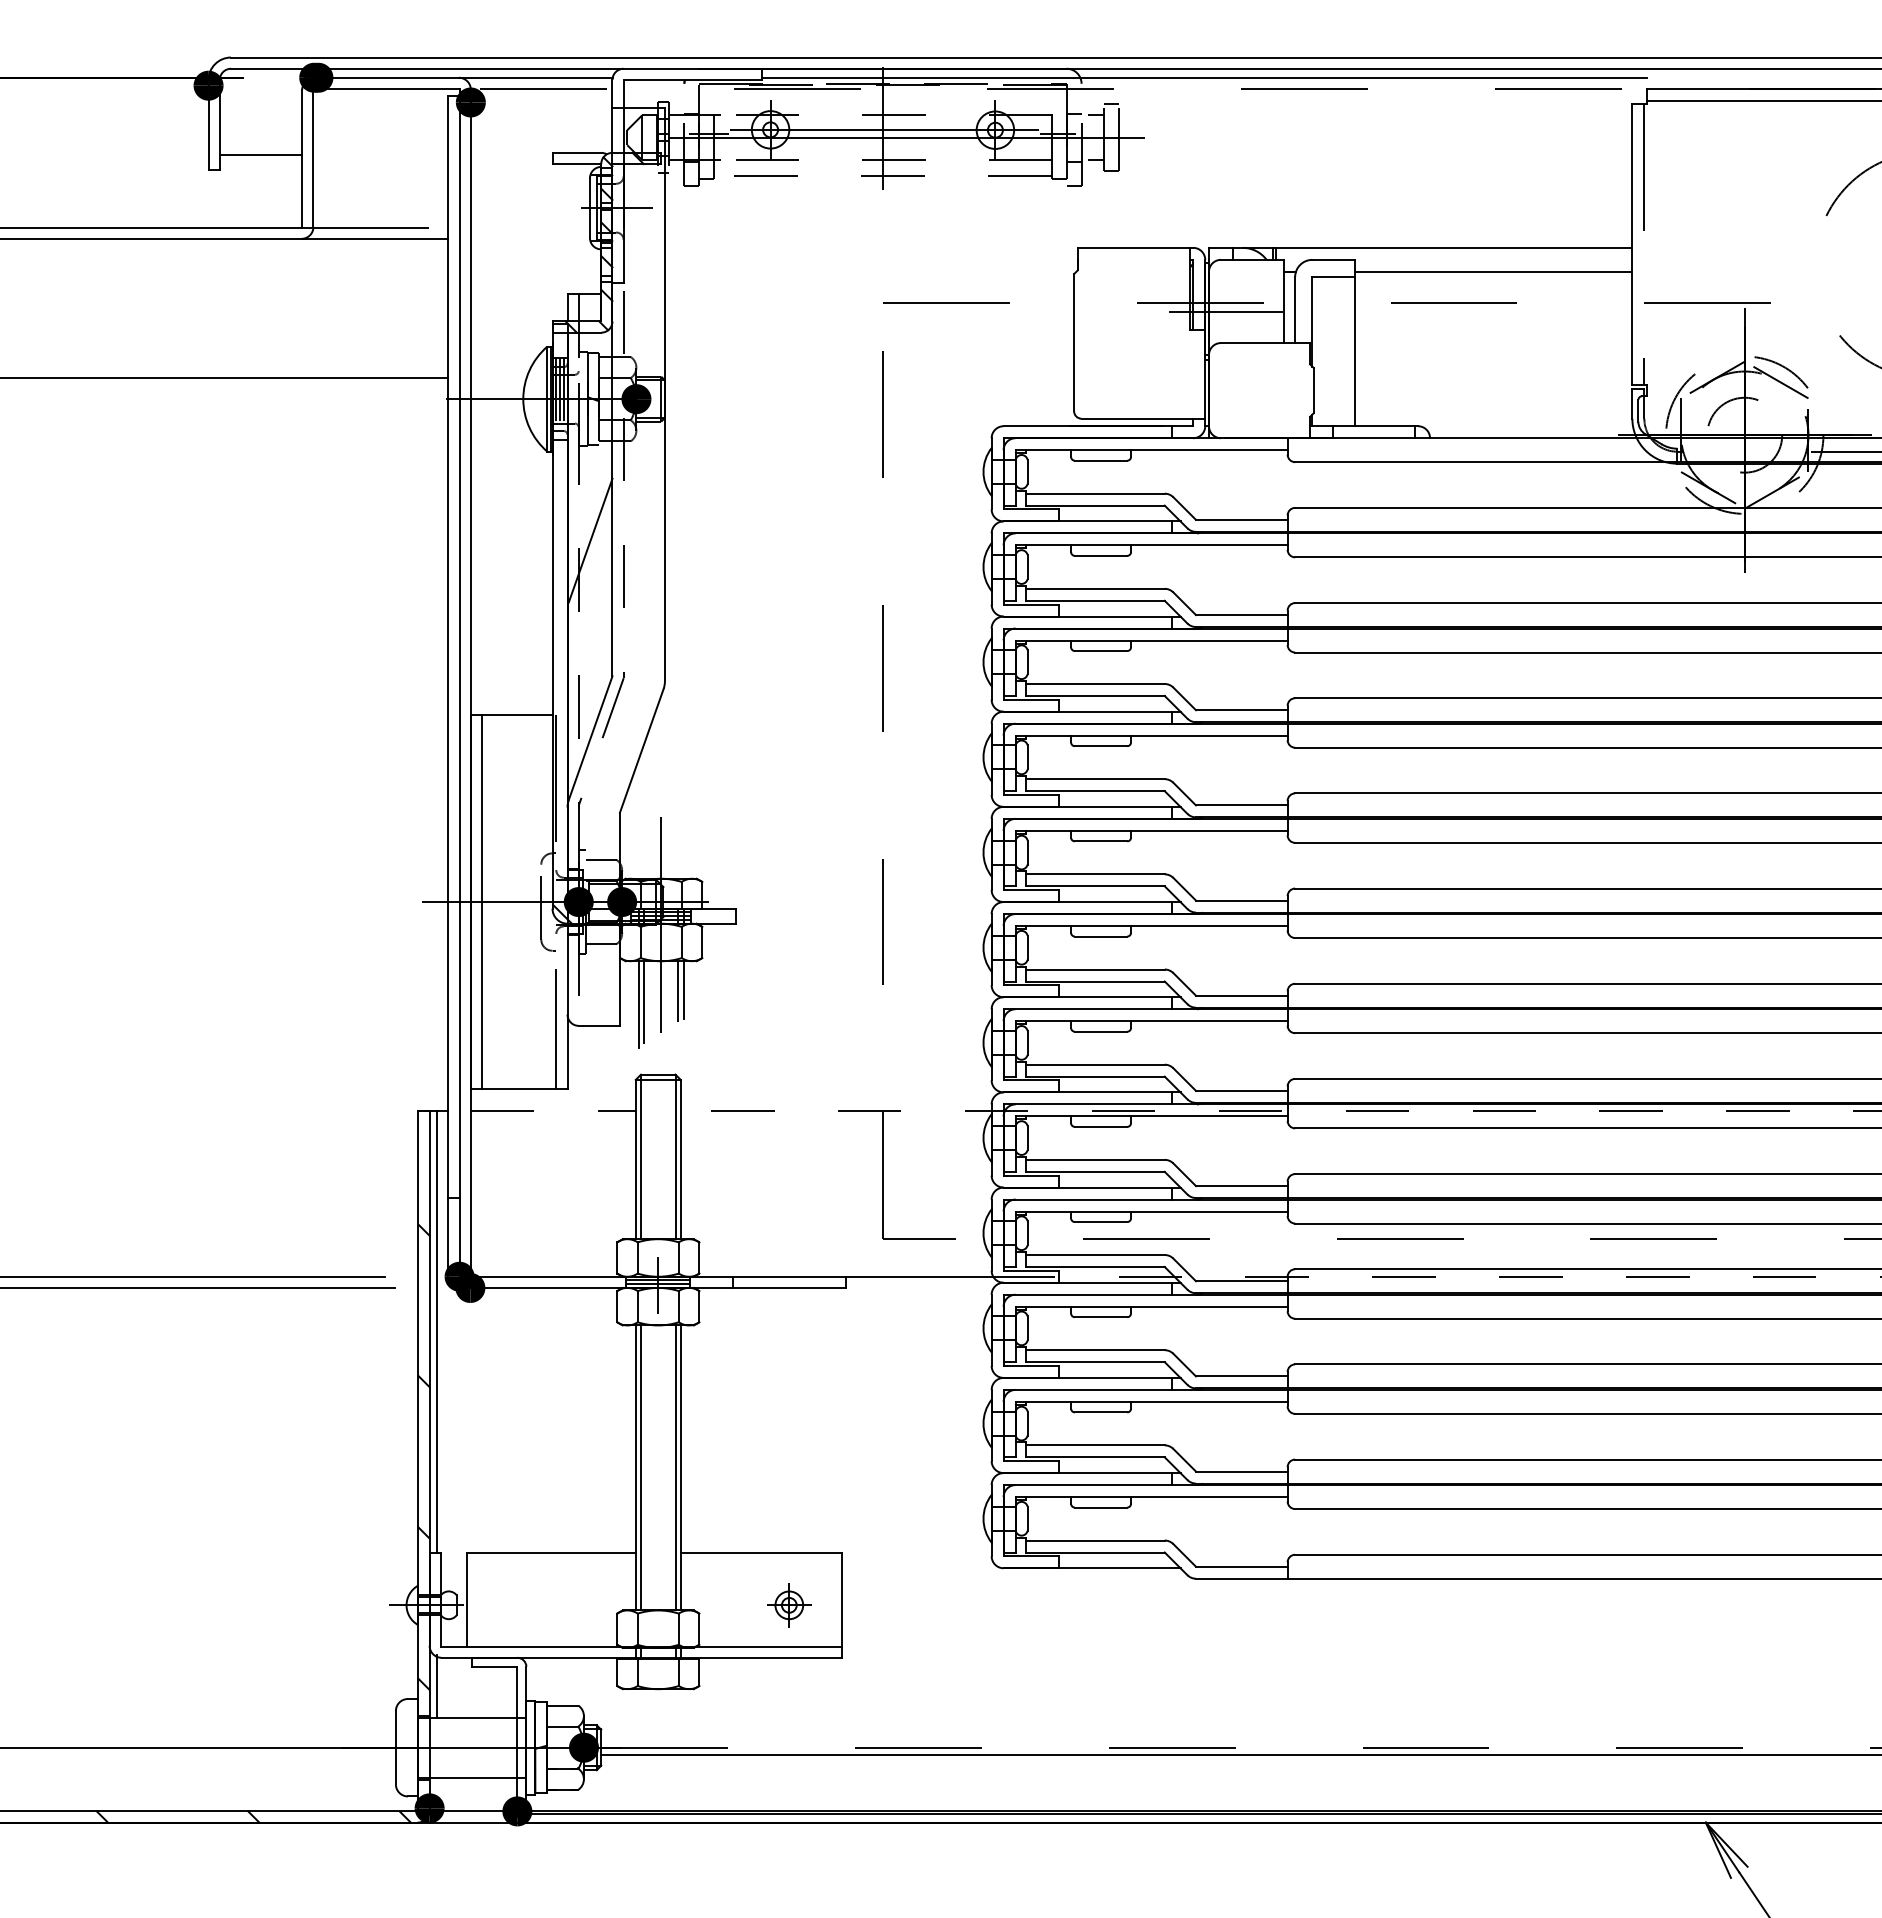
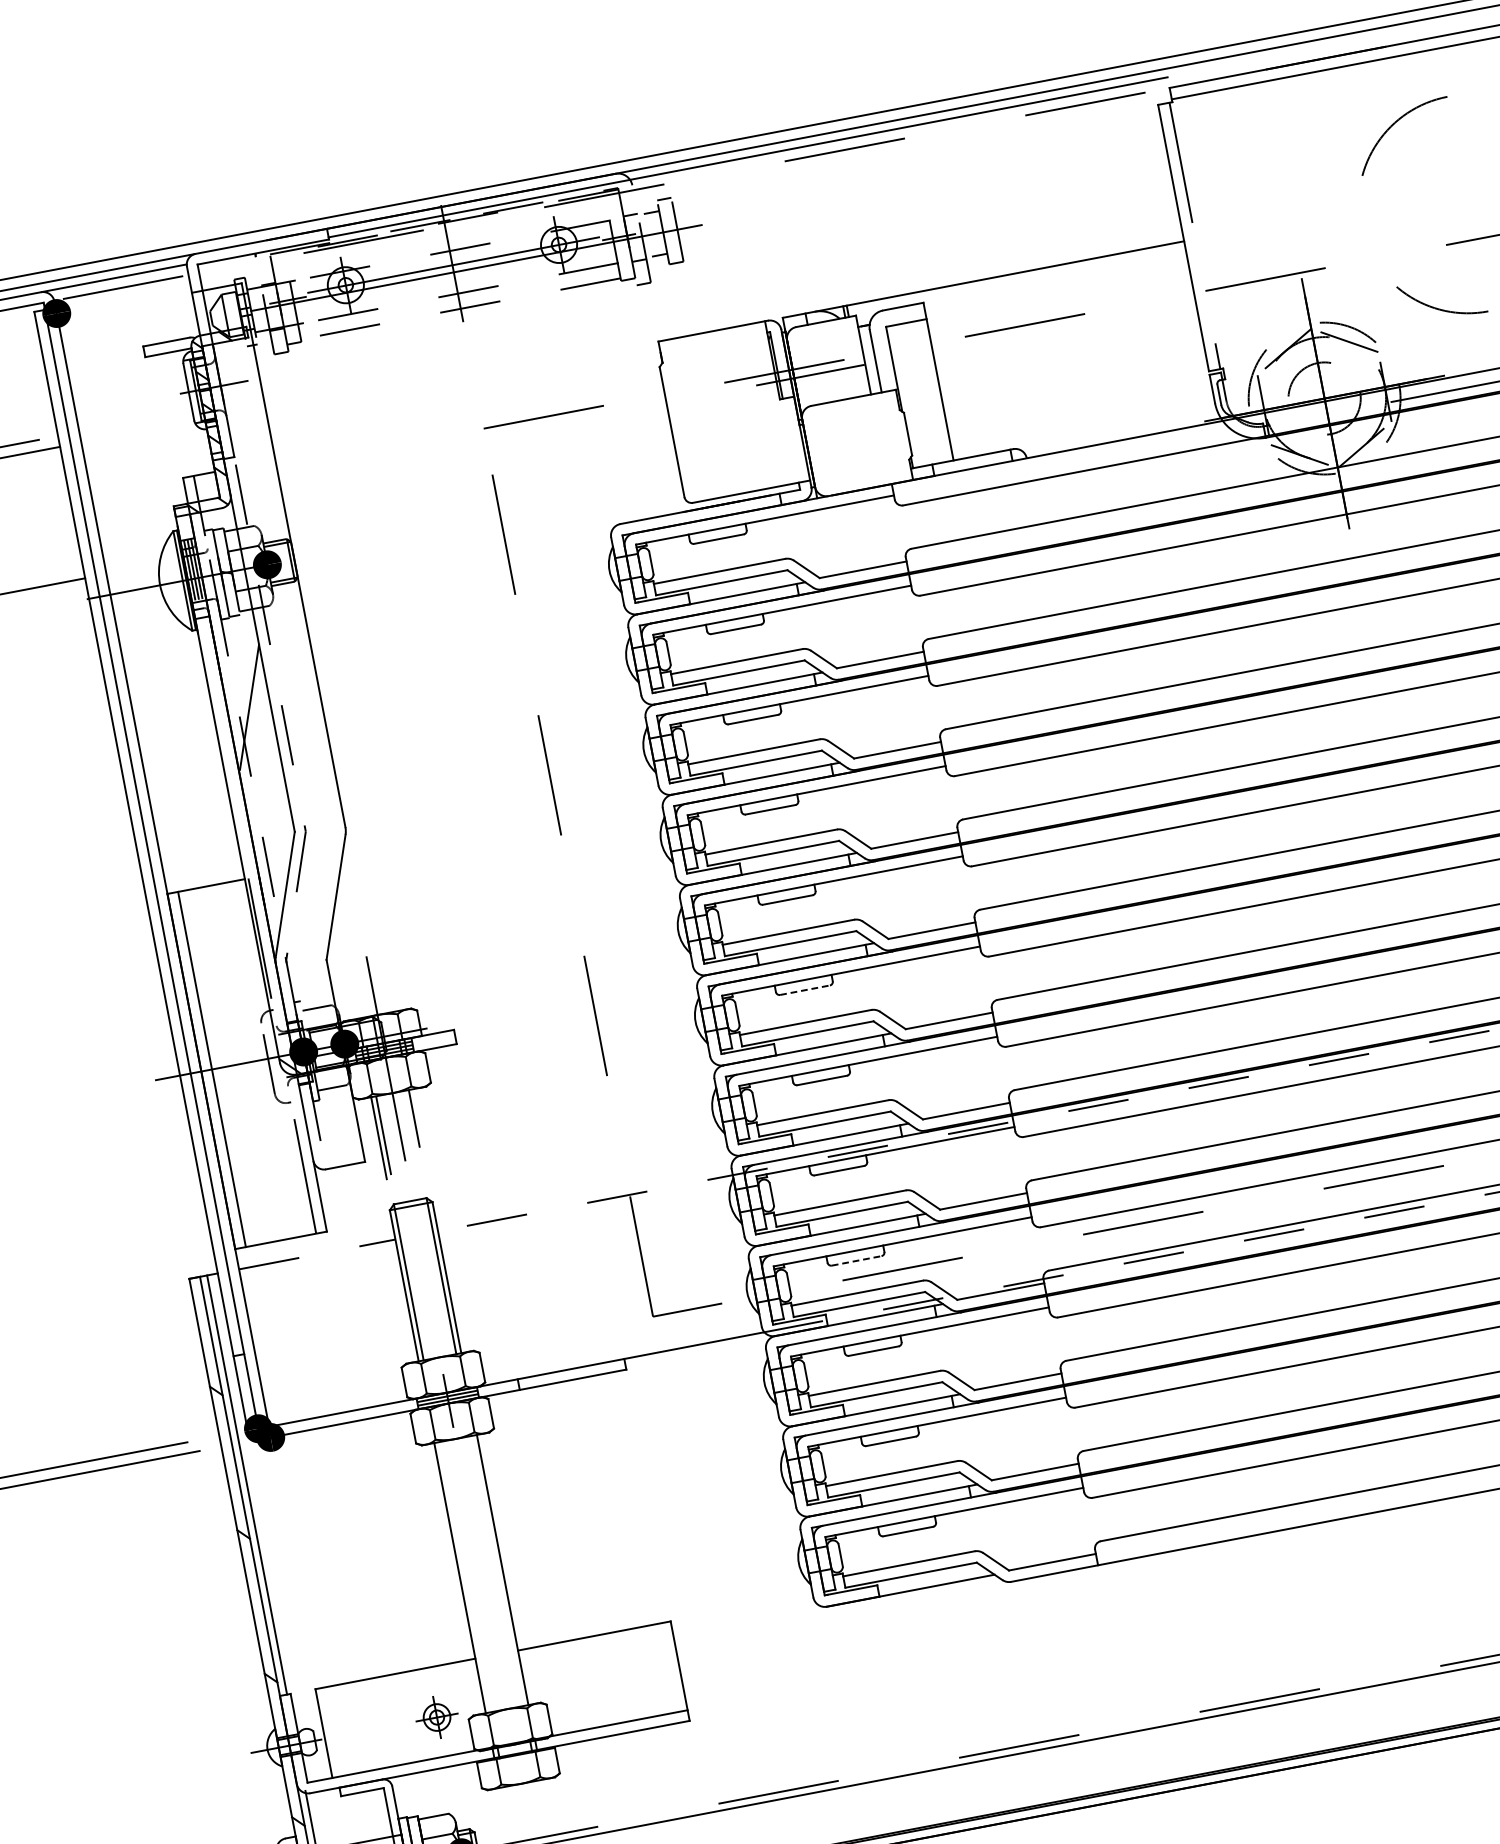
line: (1493, 271) -> (1056, 288), removed
line: (1101, 936) -> (805, 990), solid -> dashed
line: (683, 989) -> (418, 1115), removed
line: (1101, 1222) -> (857, 1261), solid -> dashed
line: (641, 1467) -> (465, 1576), removed
line: (675, 1467) -> (497, 1570), removed
part: (789, 1605) -> (437, 1717), moved

